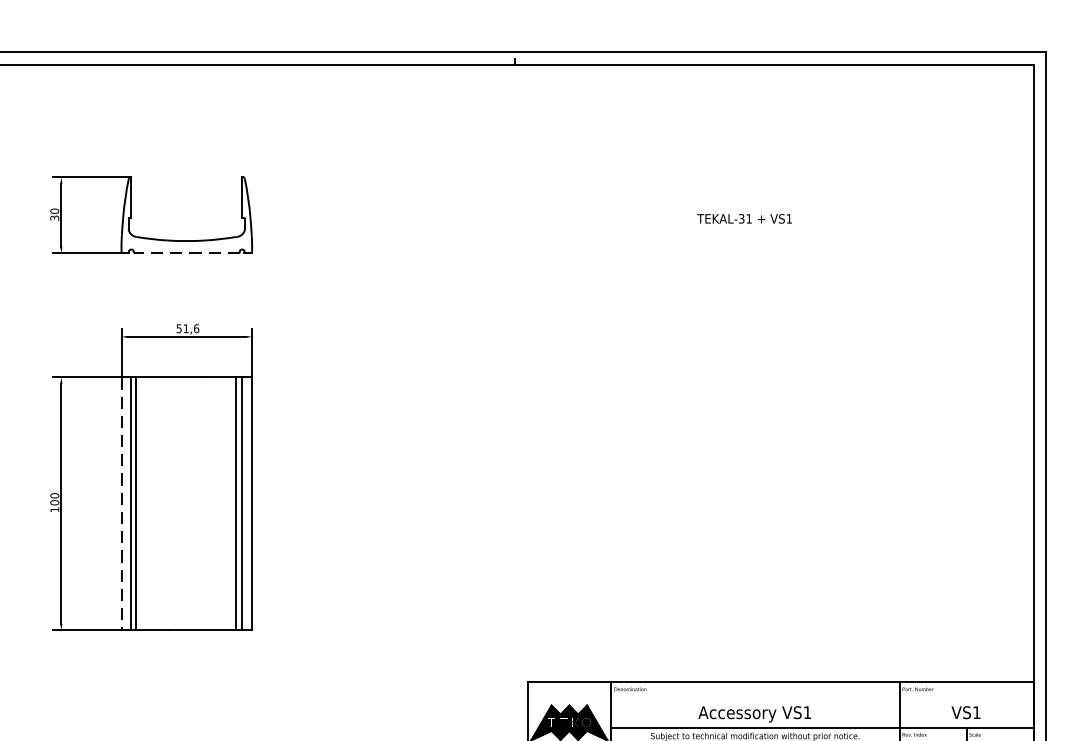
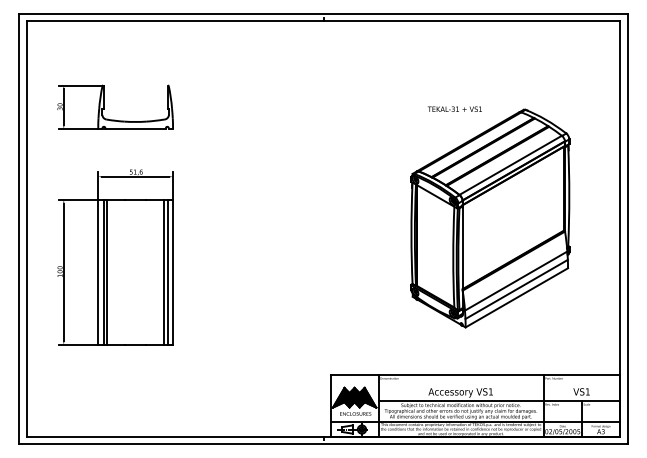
line: (186, 252) -> (135, 128), dashed -> solid
part: (806, 409) -> (490, 218), added
line: (121, 504) -> (98, 272), dashed -> solid

